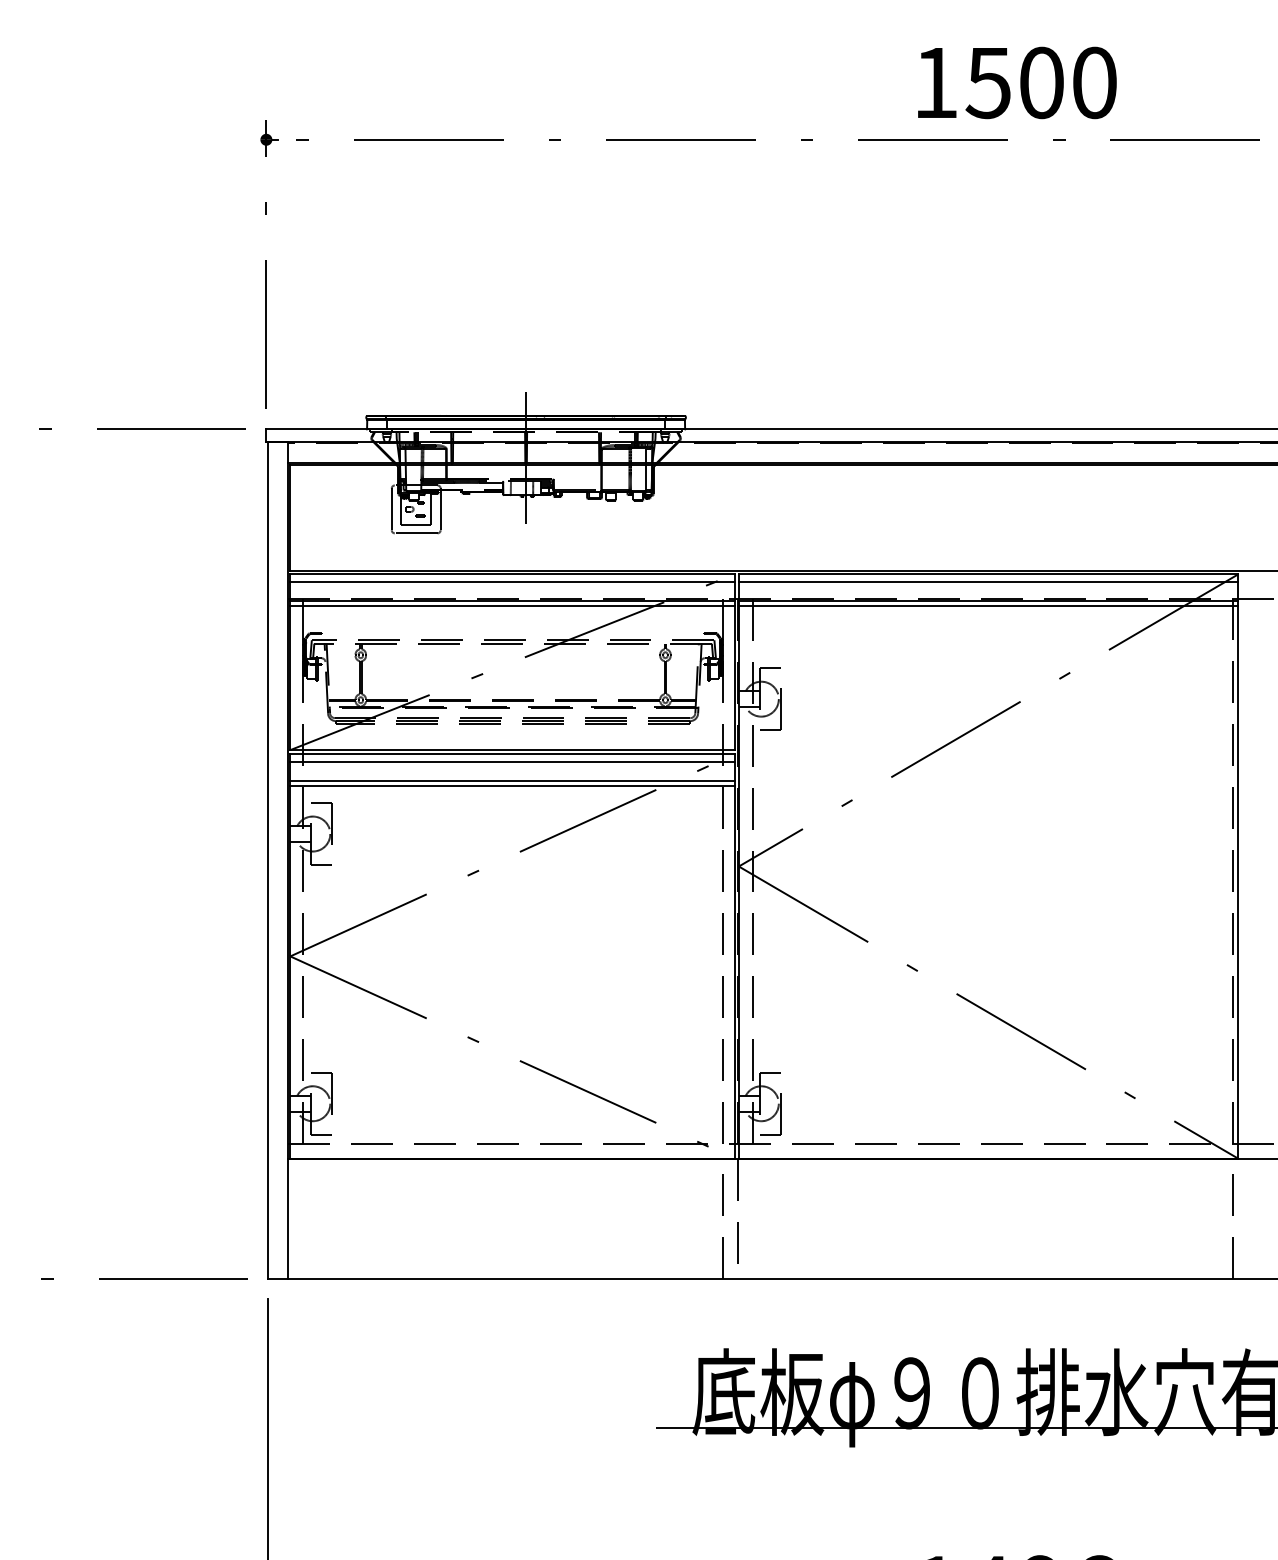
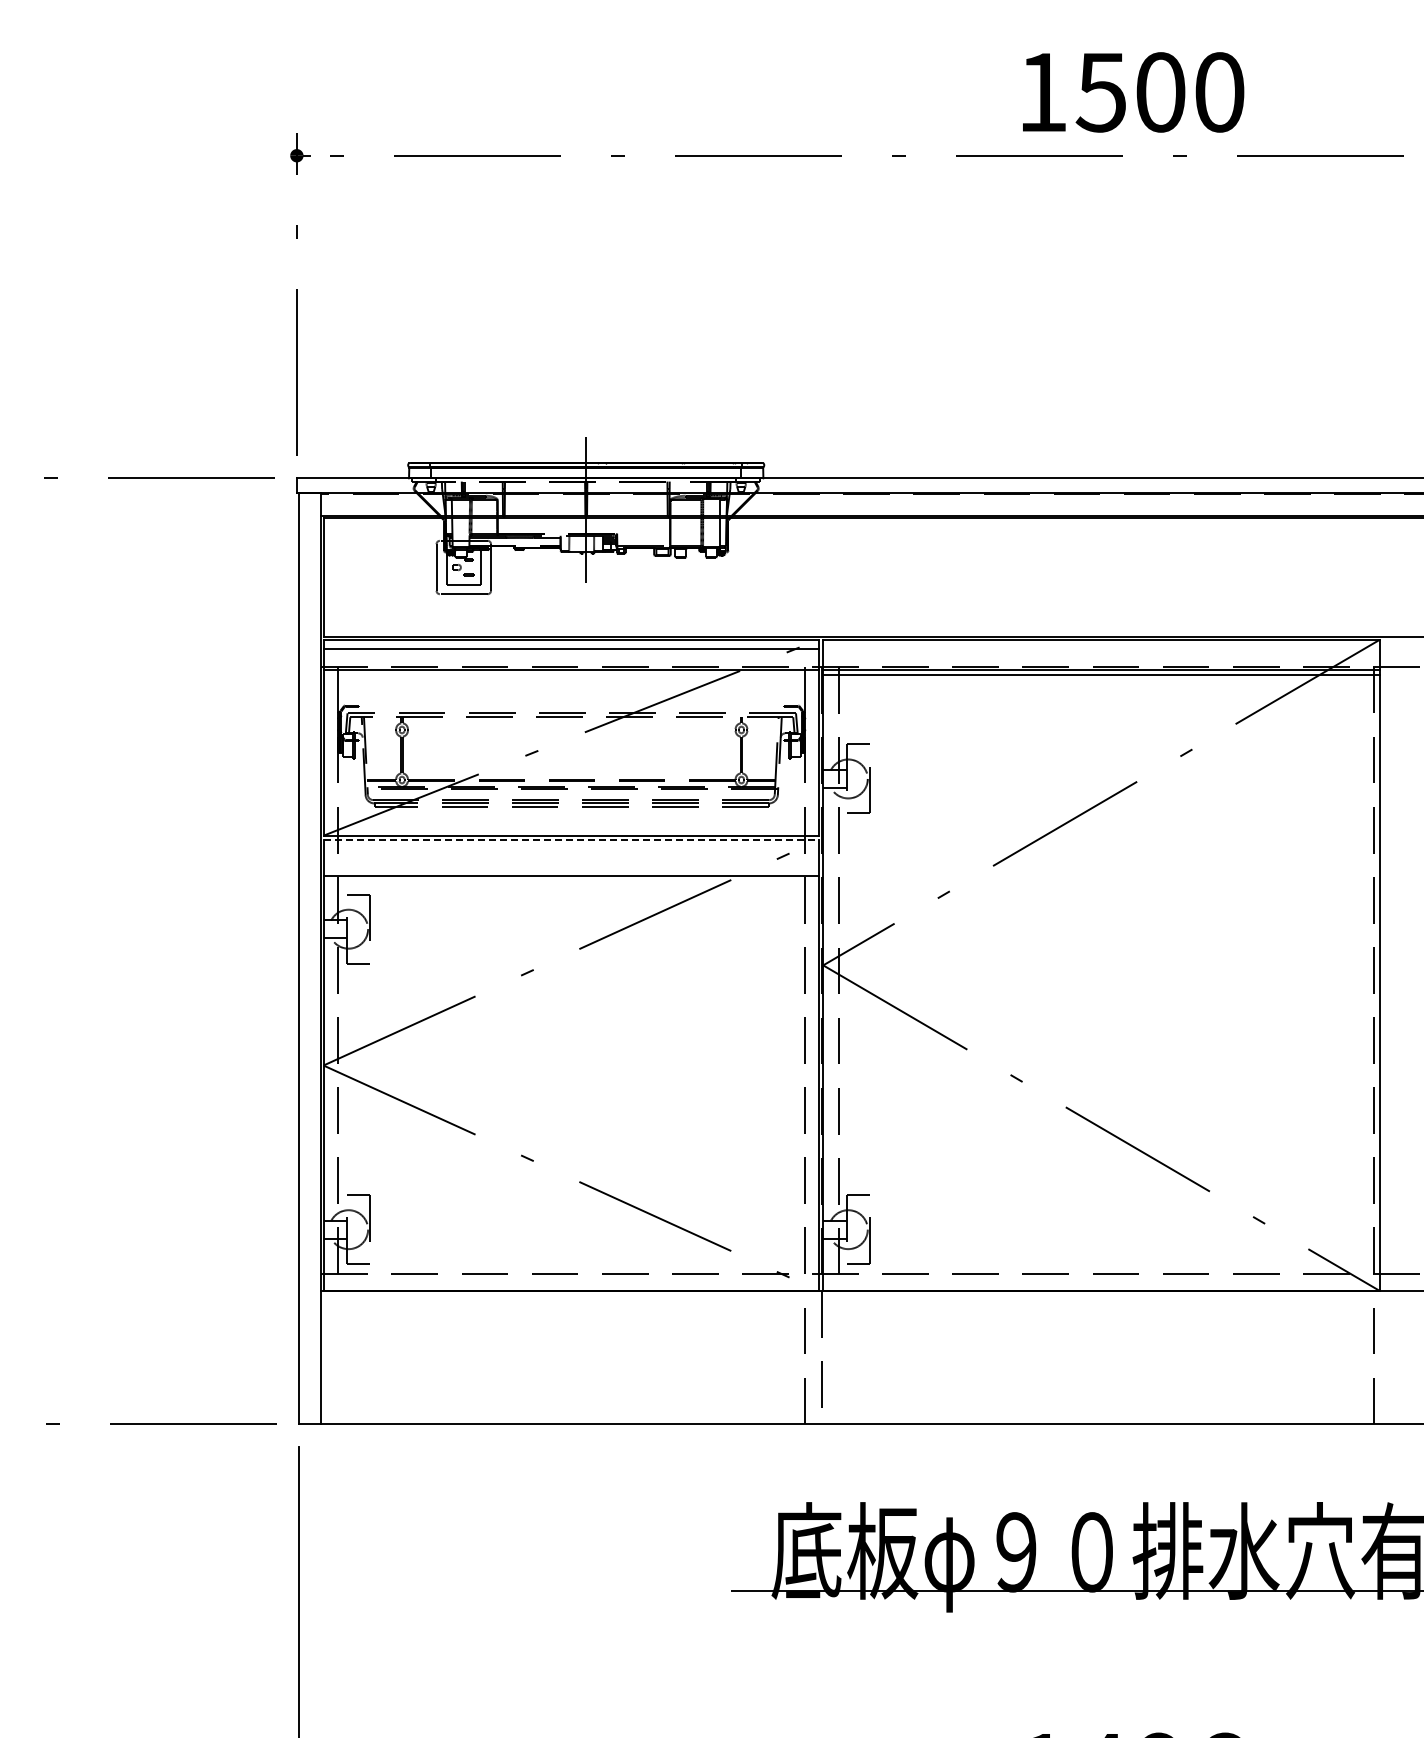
line: (988, 582) -> (1101, 648), removed
line: (511, 606) -> (570, 675), removed
line: (512, 754) -> (571, 840), solid -> dashed
line: (511, 762) -> (570, 849), removed
line: (511, 781) -> (570, 870), removed

